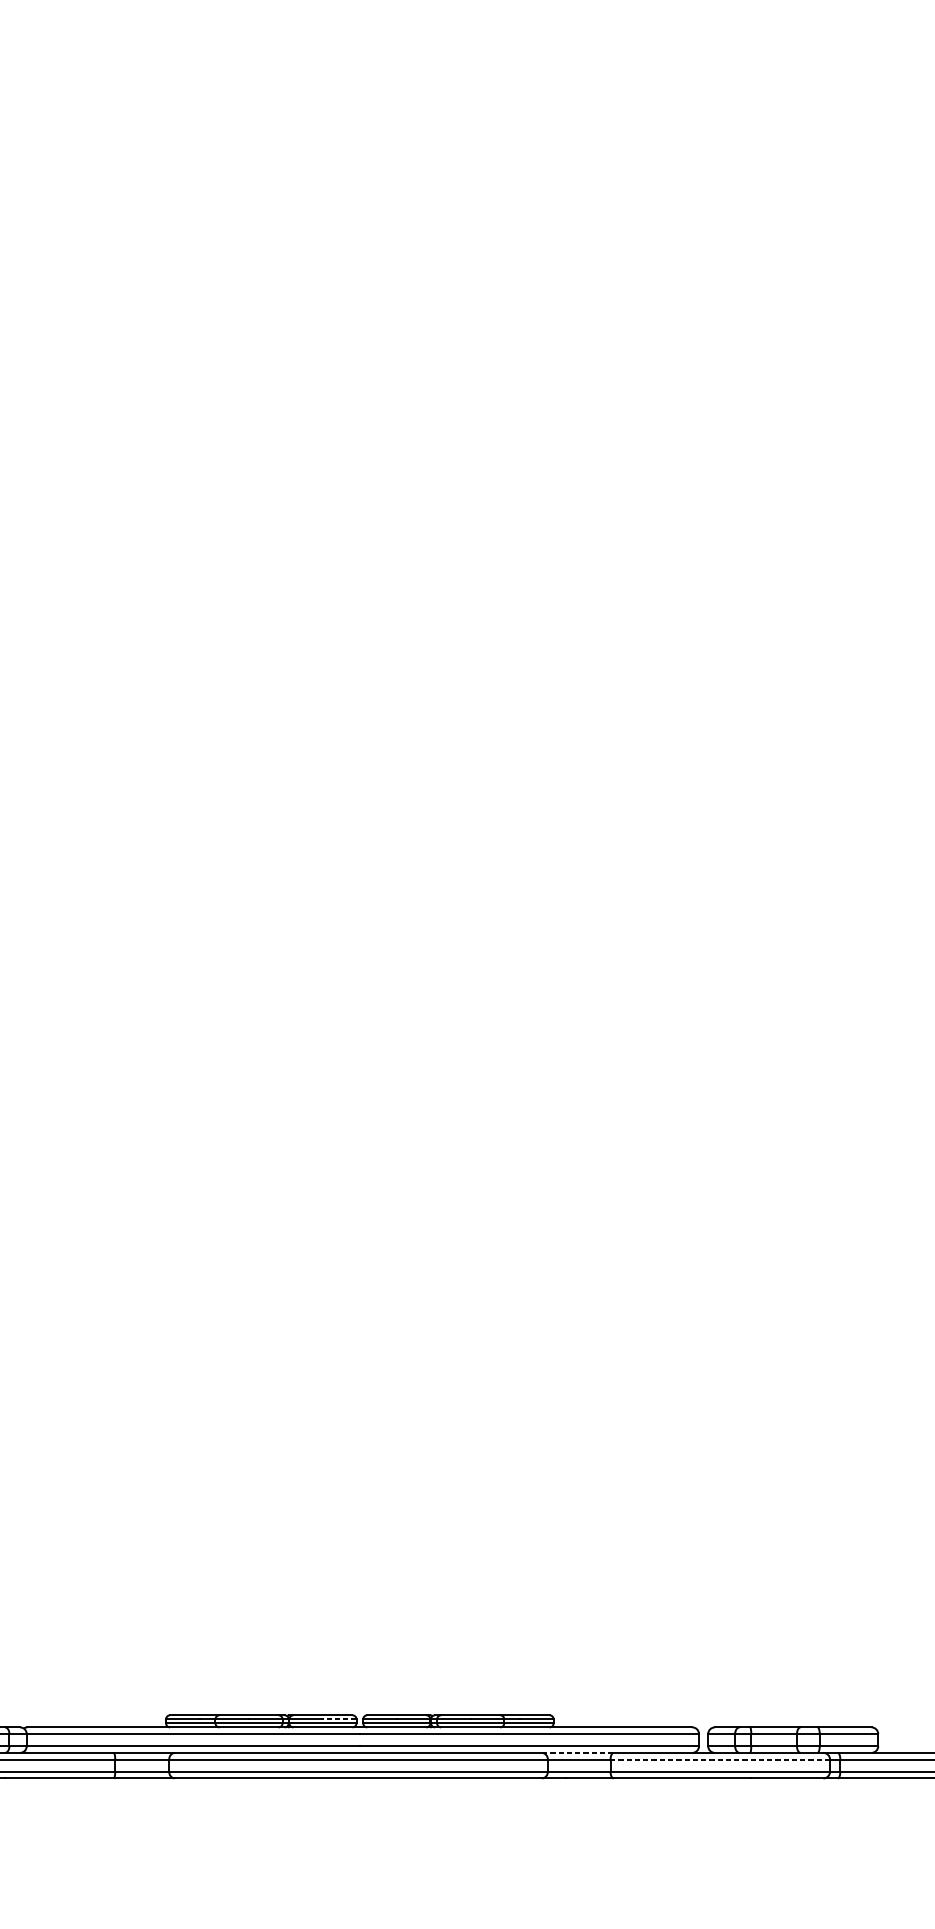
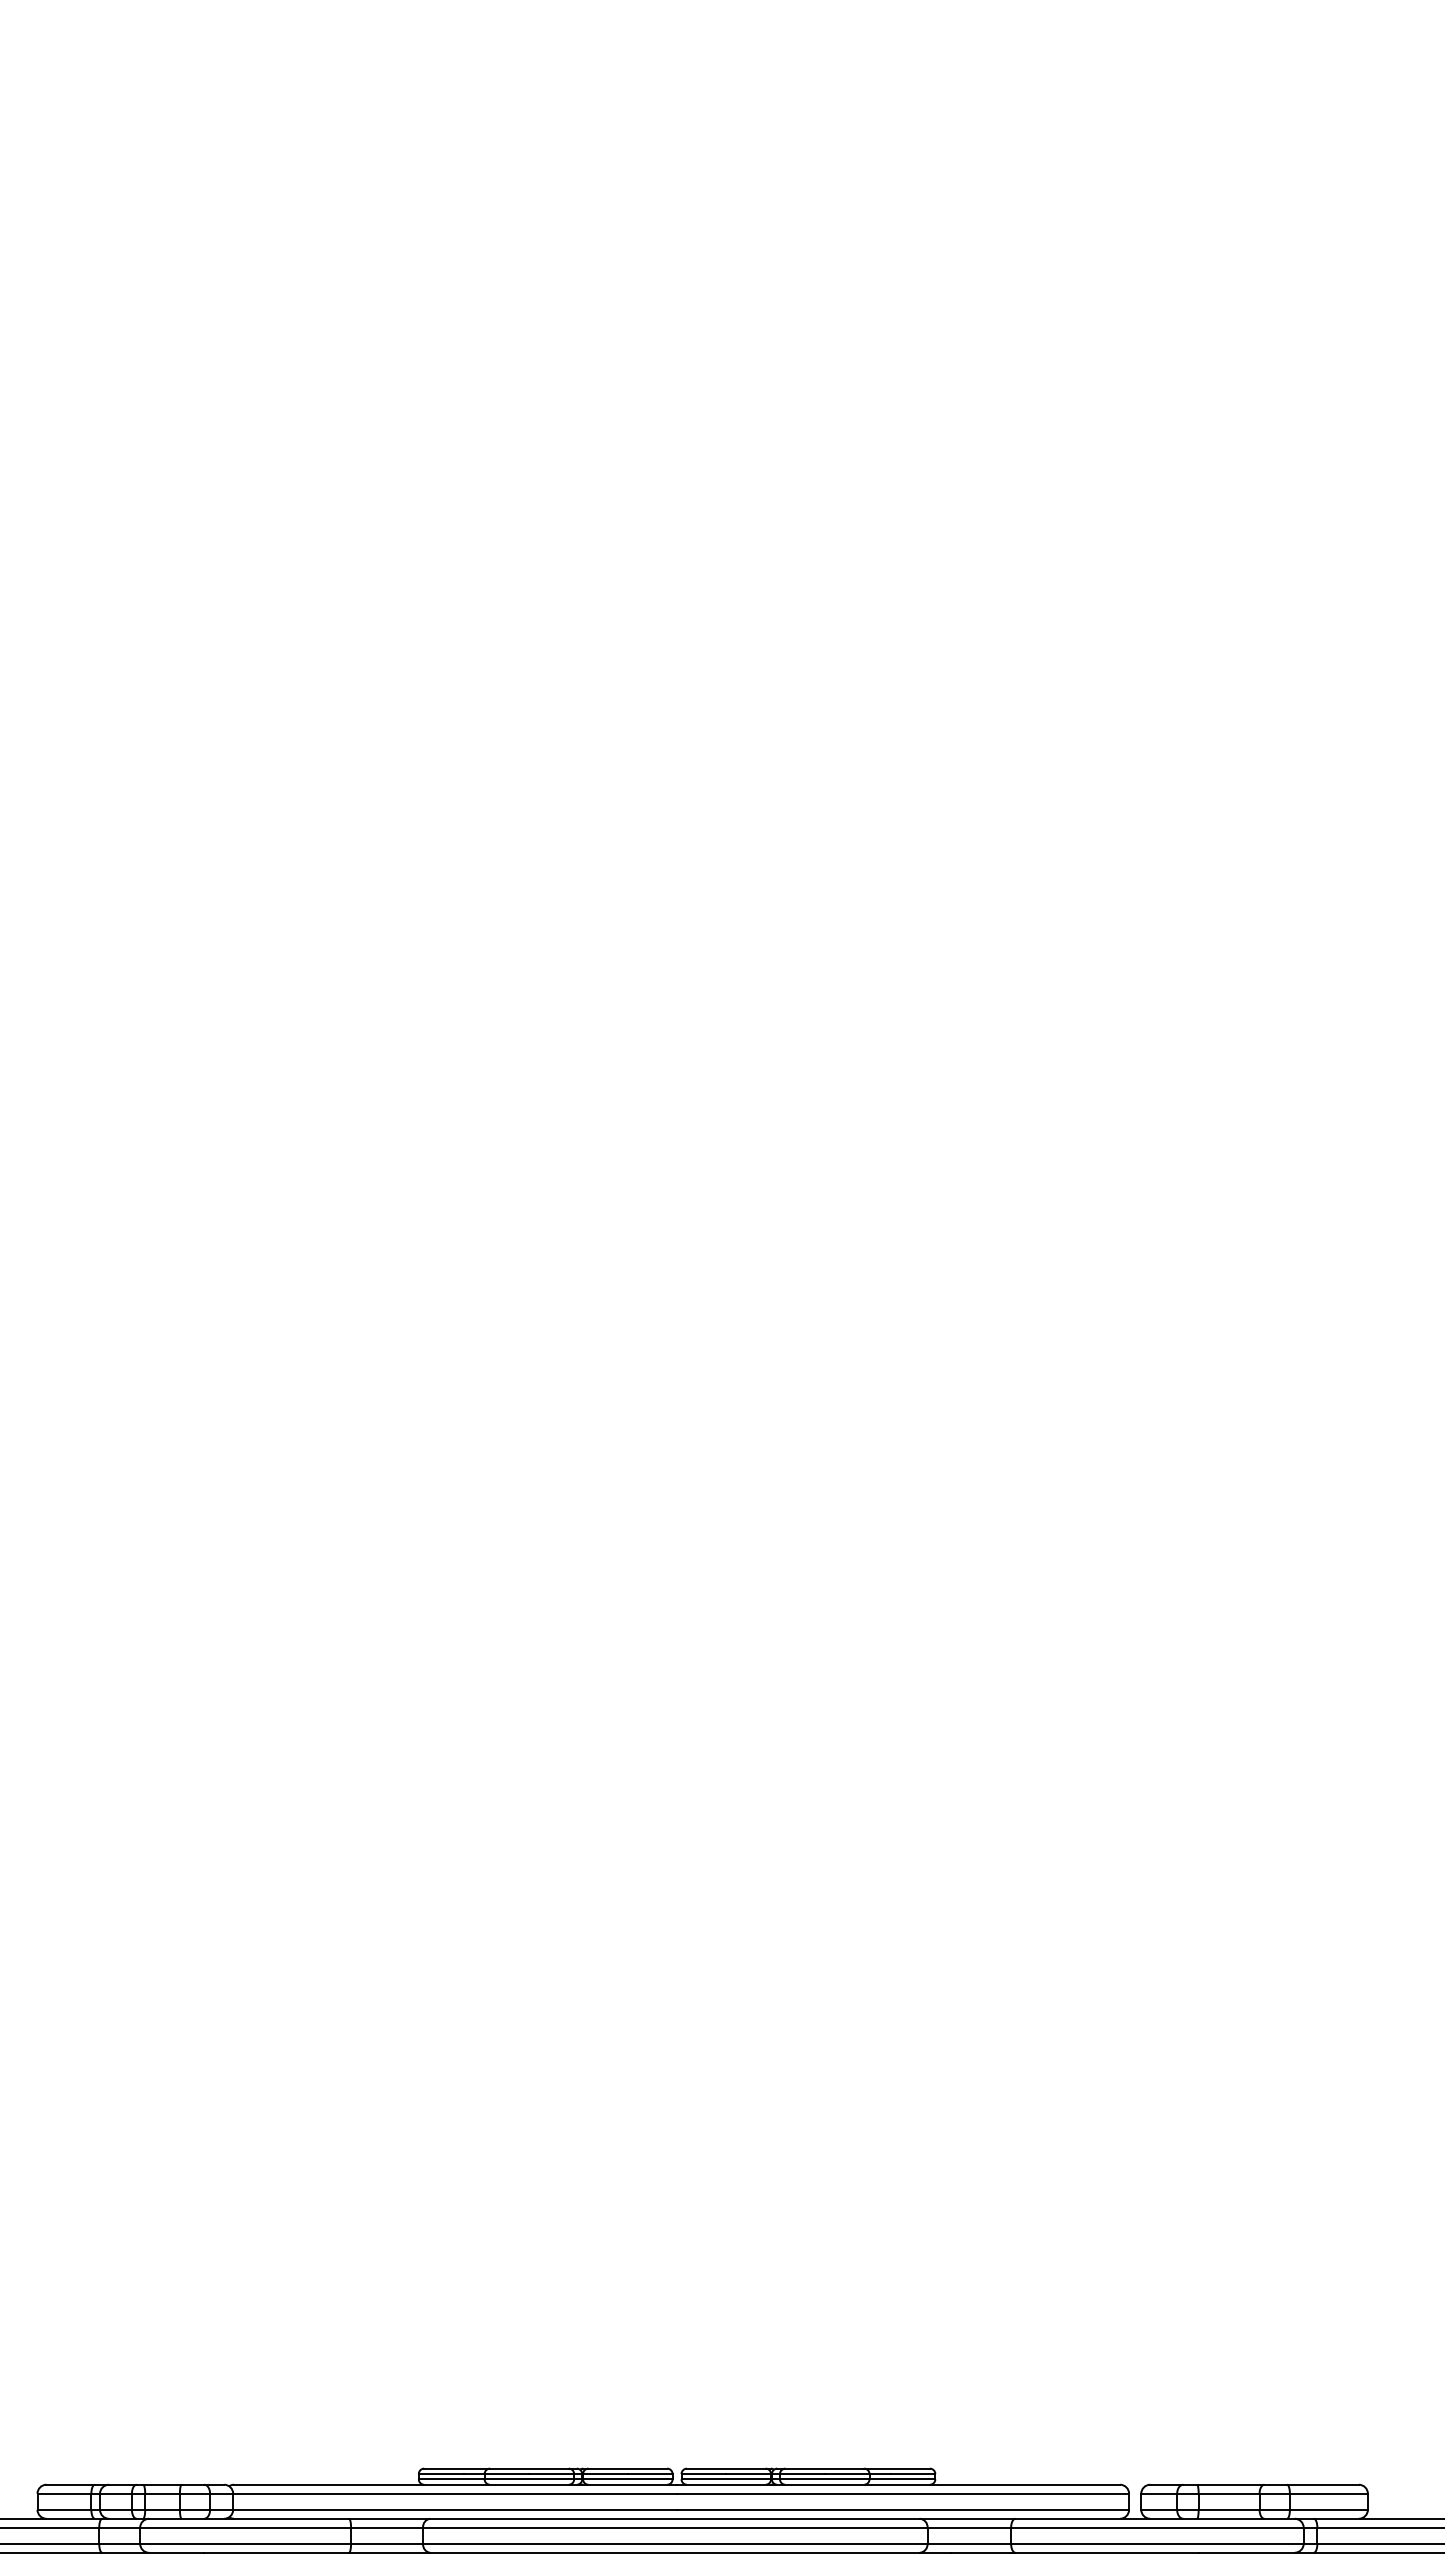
line: (339, 1719) -> (649, 2474), dashed -> solid
line: (577, 1752) -> (967, 2518), dashed -> solid
line: (719, 1759) -> (1156, 2527), dashed -> solid

